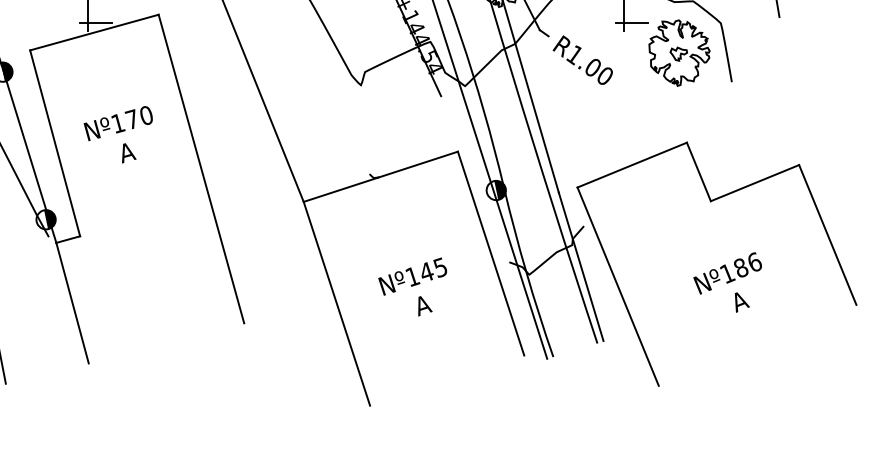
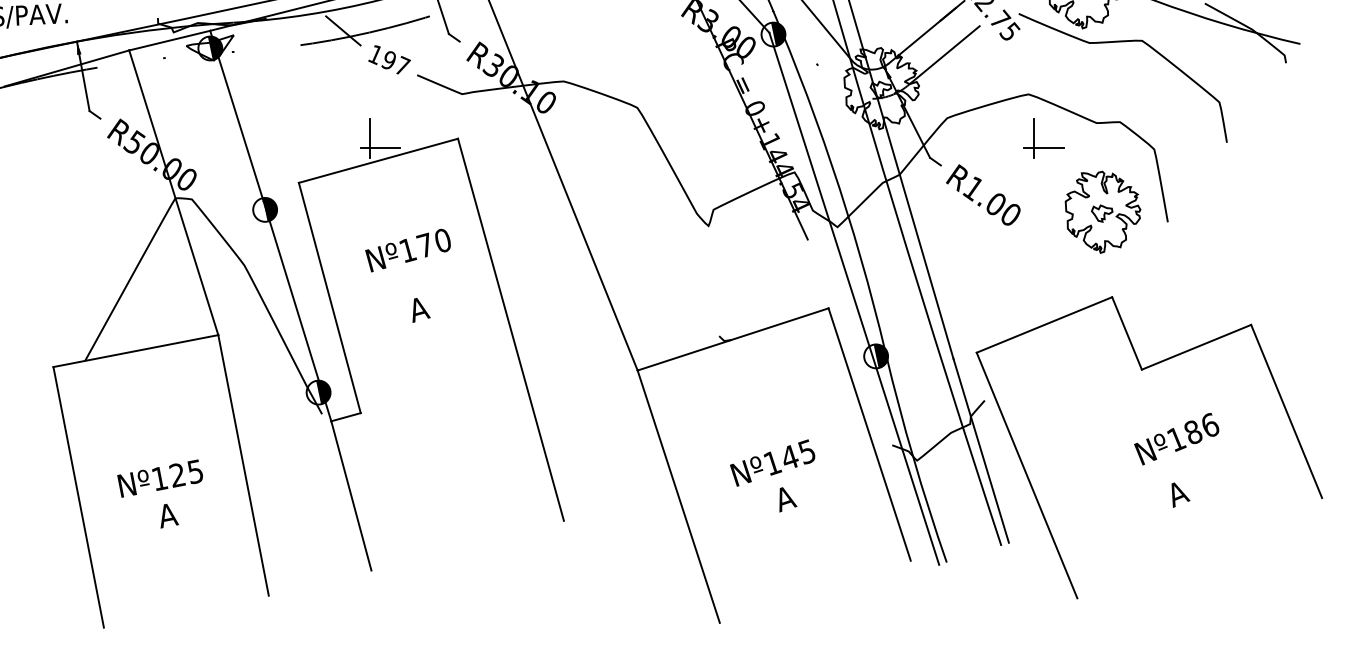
part: (679, 52) -> (1102, 211), moved
text: (117, 123) -> (407, 250), moved
text: (727, 273) -> (1176, 439), moved

